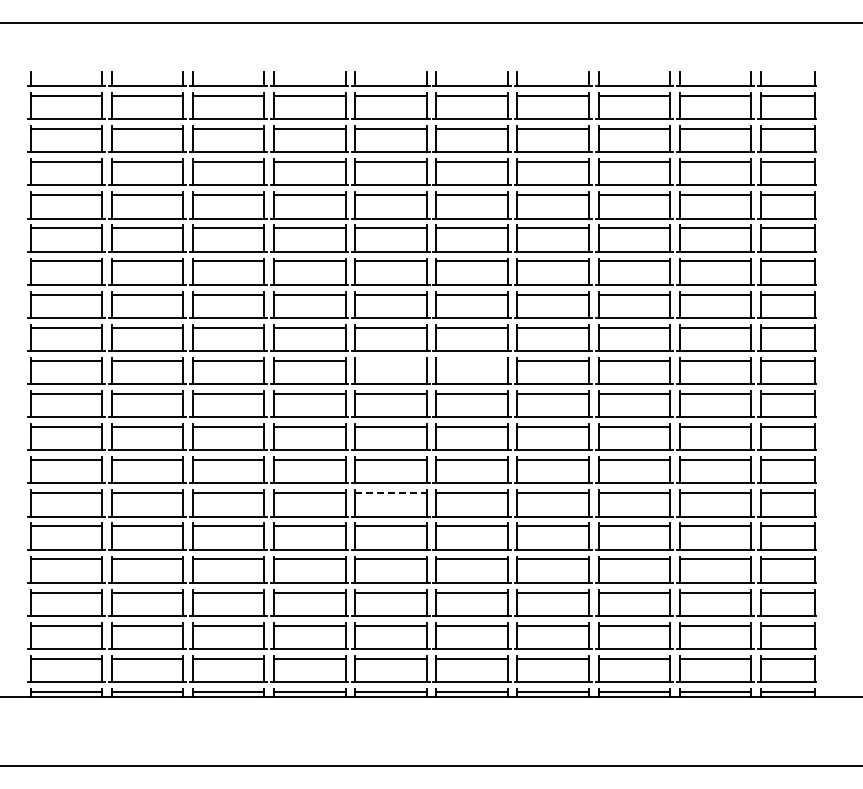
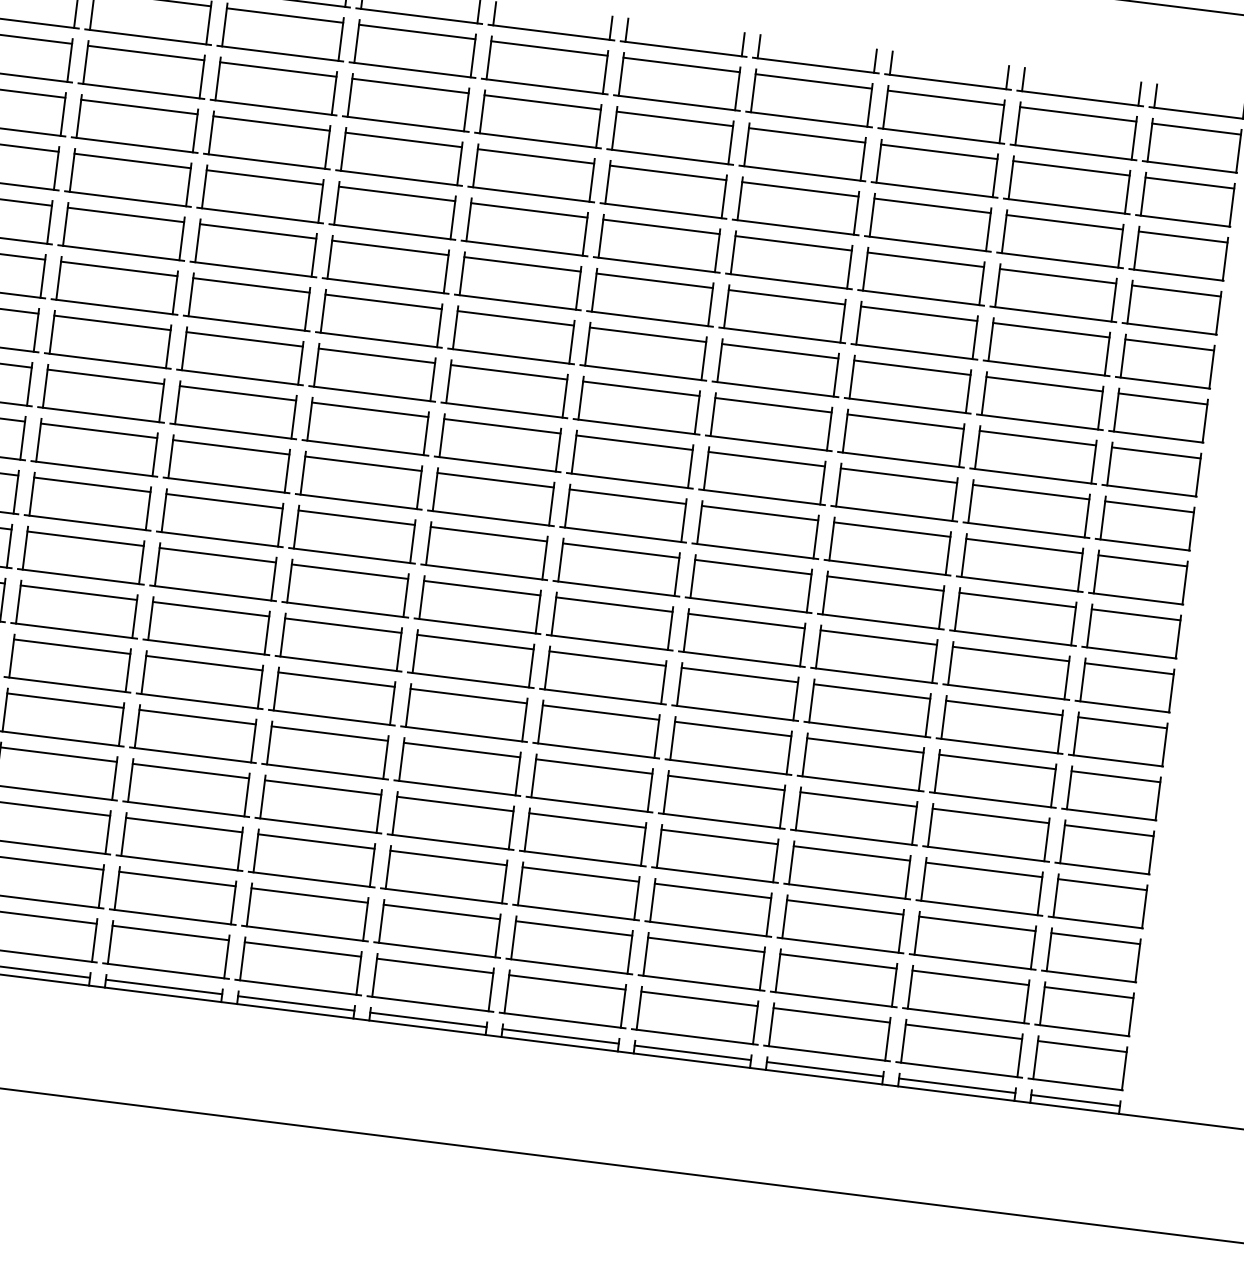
line: (390, 360) -> (495, 479), added
line: (471, 360) -> (627, 496), added
line: (390, 493) -> (468, 696), dashed -> solid

